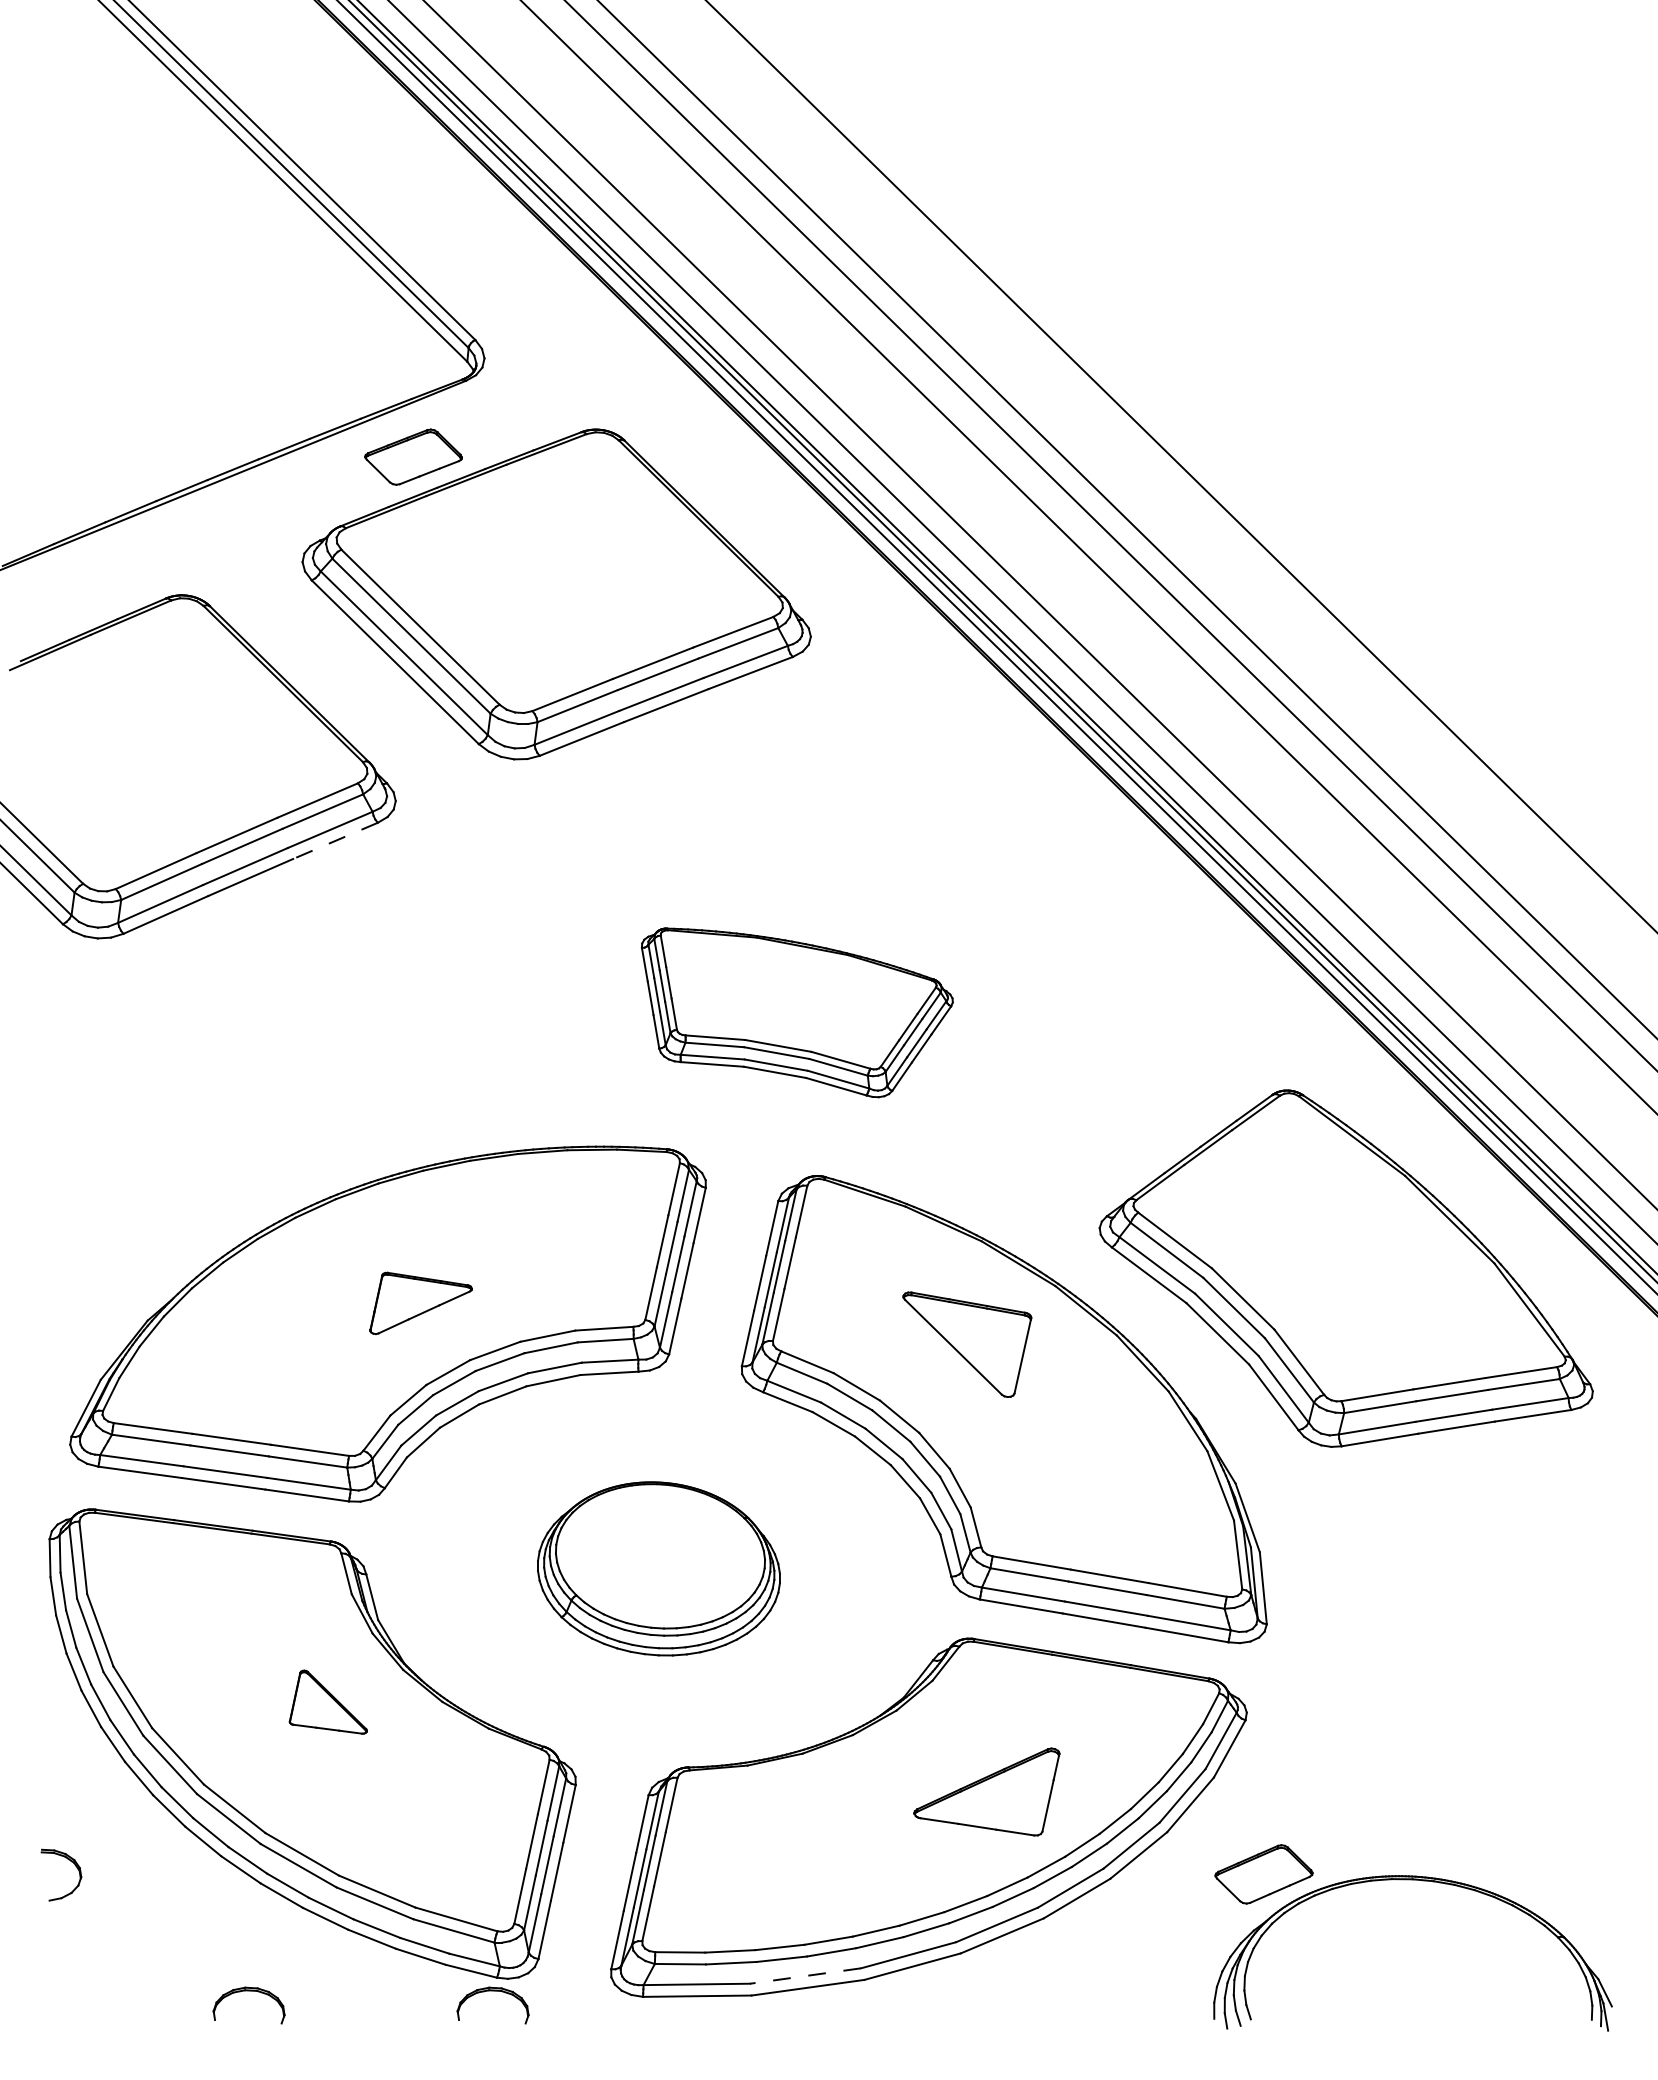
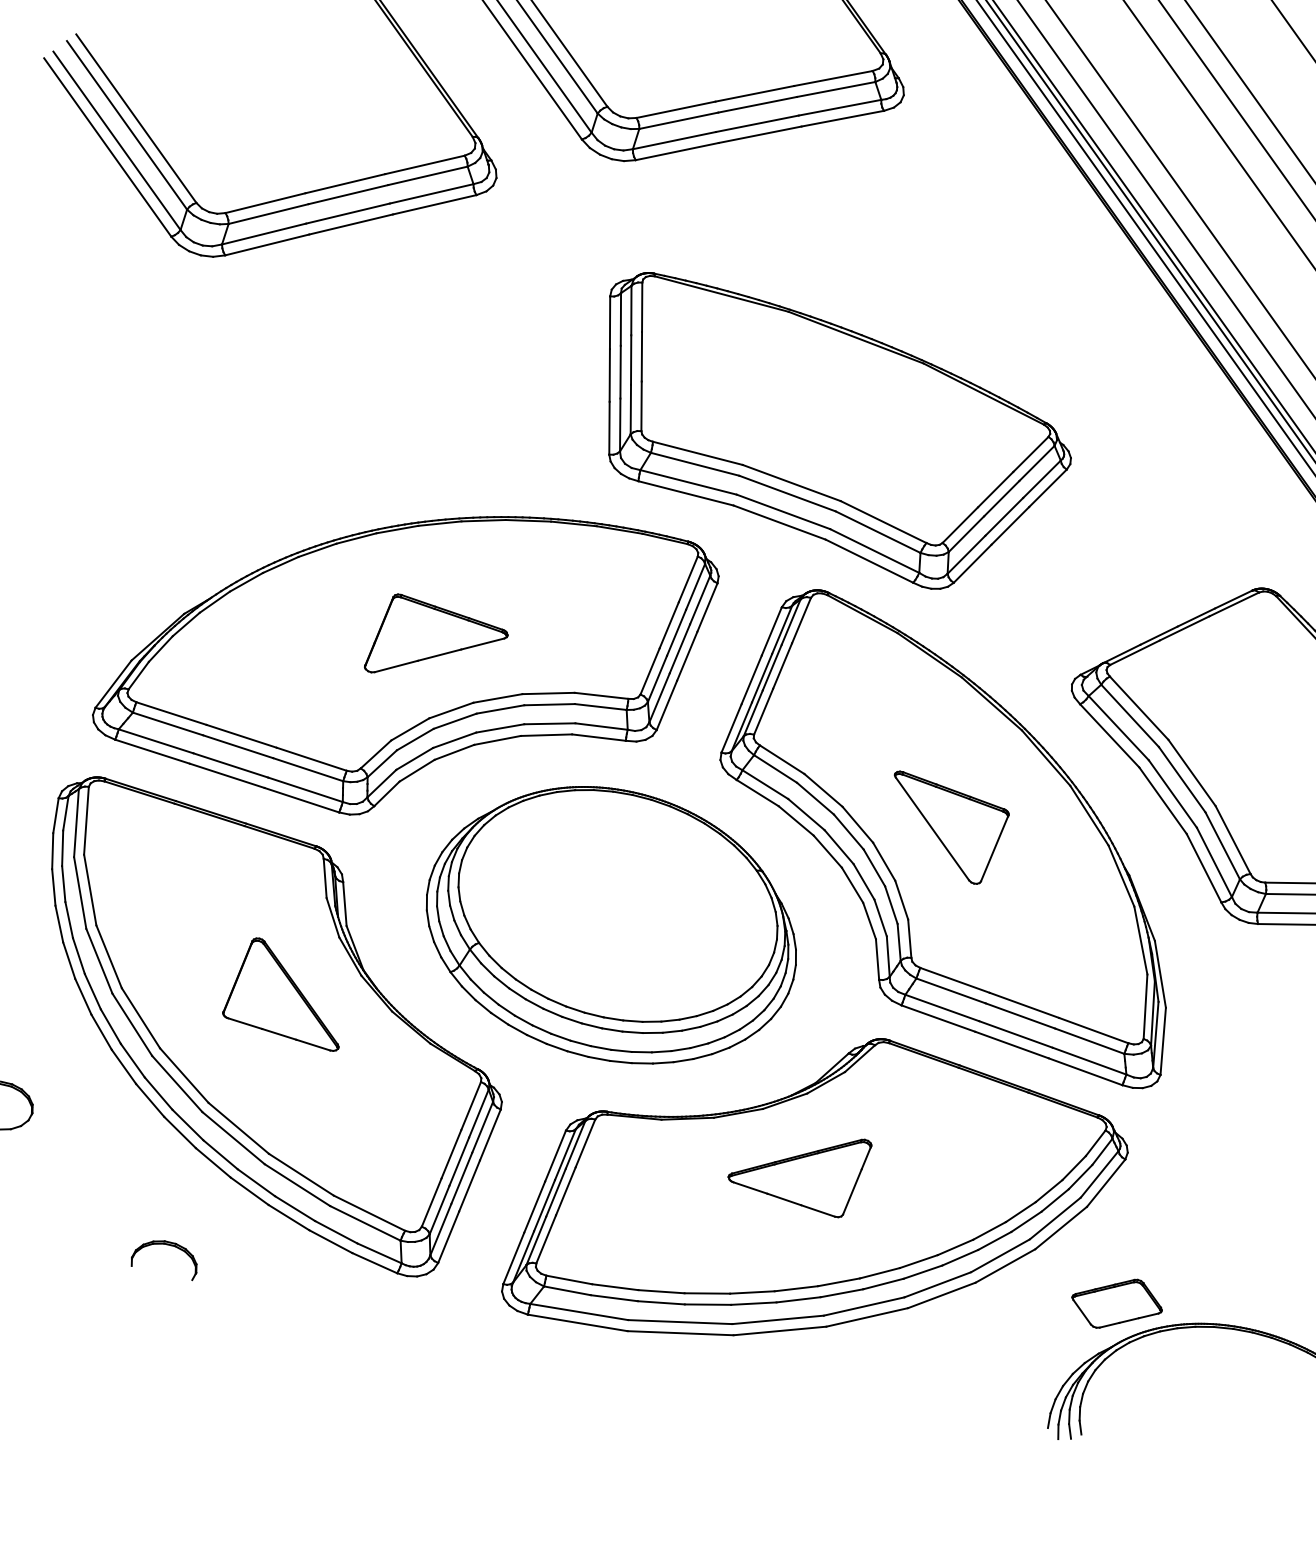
line: (335, 841) -> (434, 205), dashed -> solid
part: (797, 1012) -> (830, 437), size x1.67
part: (420, 1303) -> (437, 642), size x1.43
part: (967, 1344) -> (945, 828), moved
part: (658, 1568) -> (612, 924), size x1.67
part: (328, 1701) -> (287, 992), size x1.67
part: (986, 1791) -> (798, 1168), moved
line: (805, 1976) -> (680, 1322), dashed -> solid
part: (492, 1991) -> (390, 1285), removed

